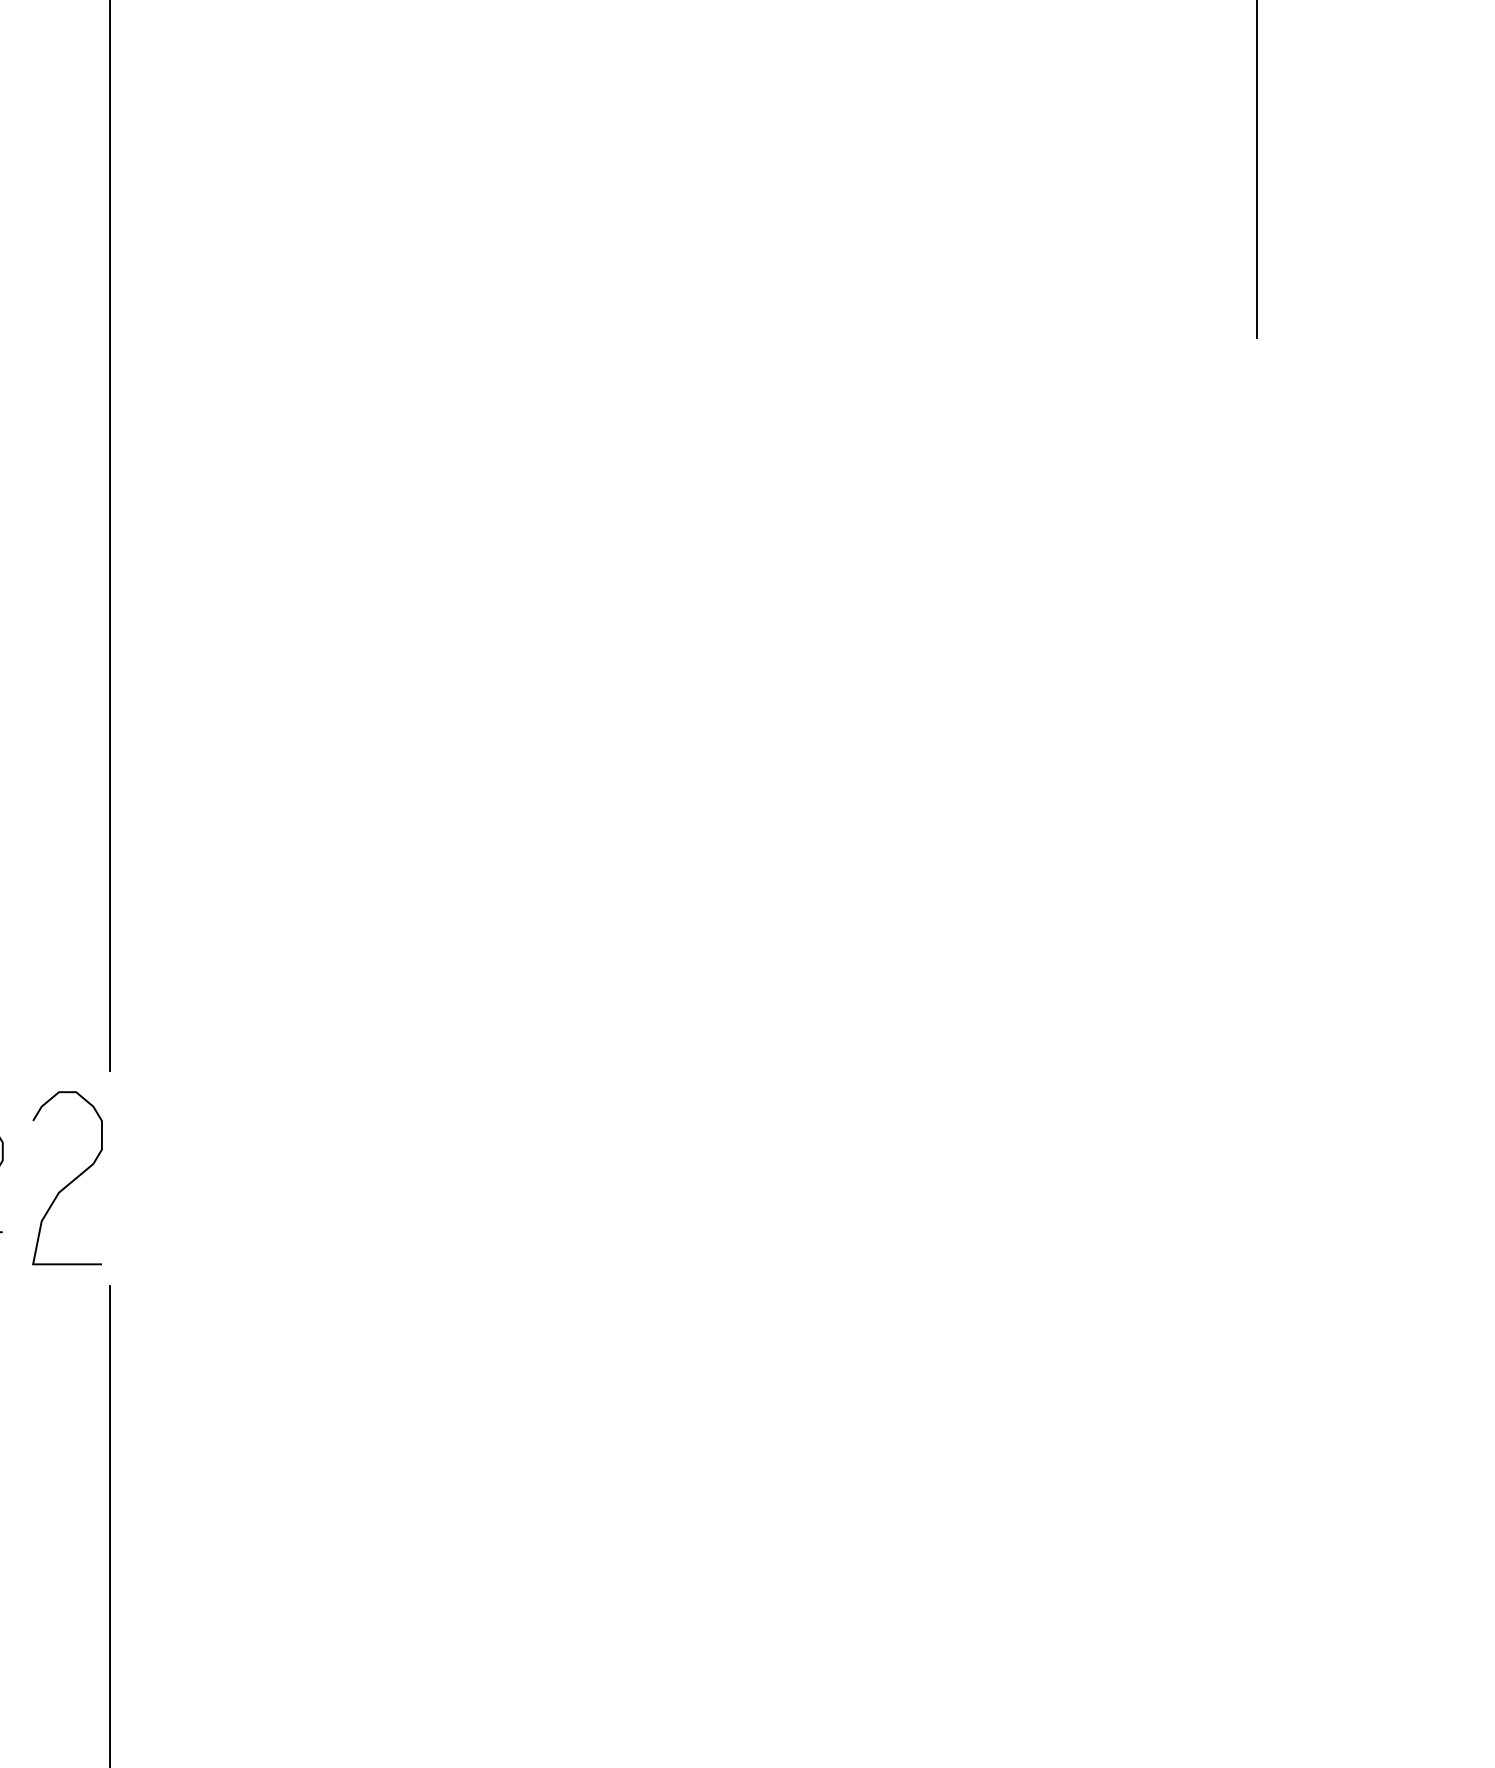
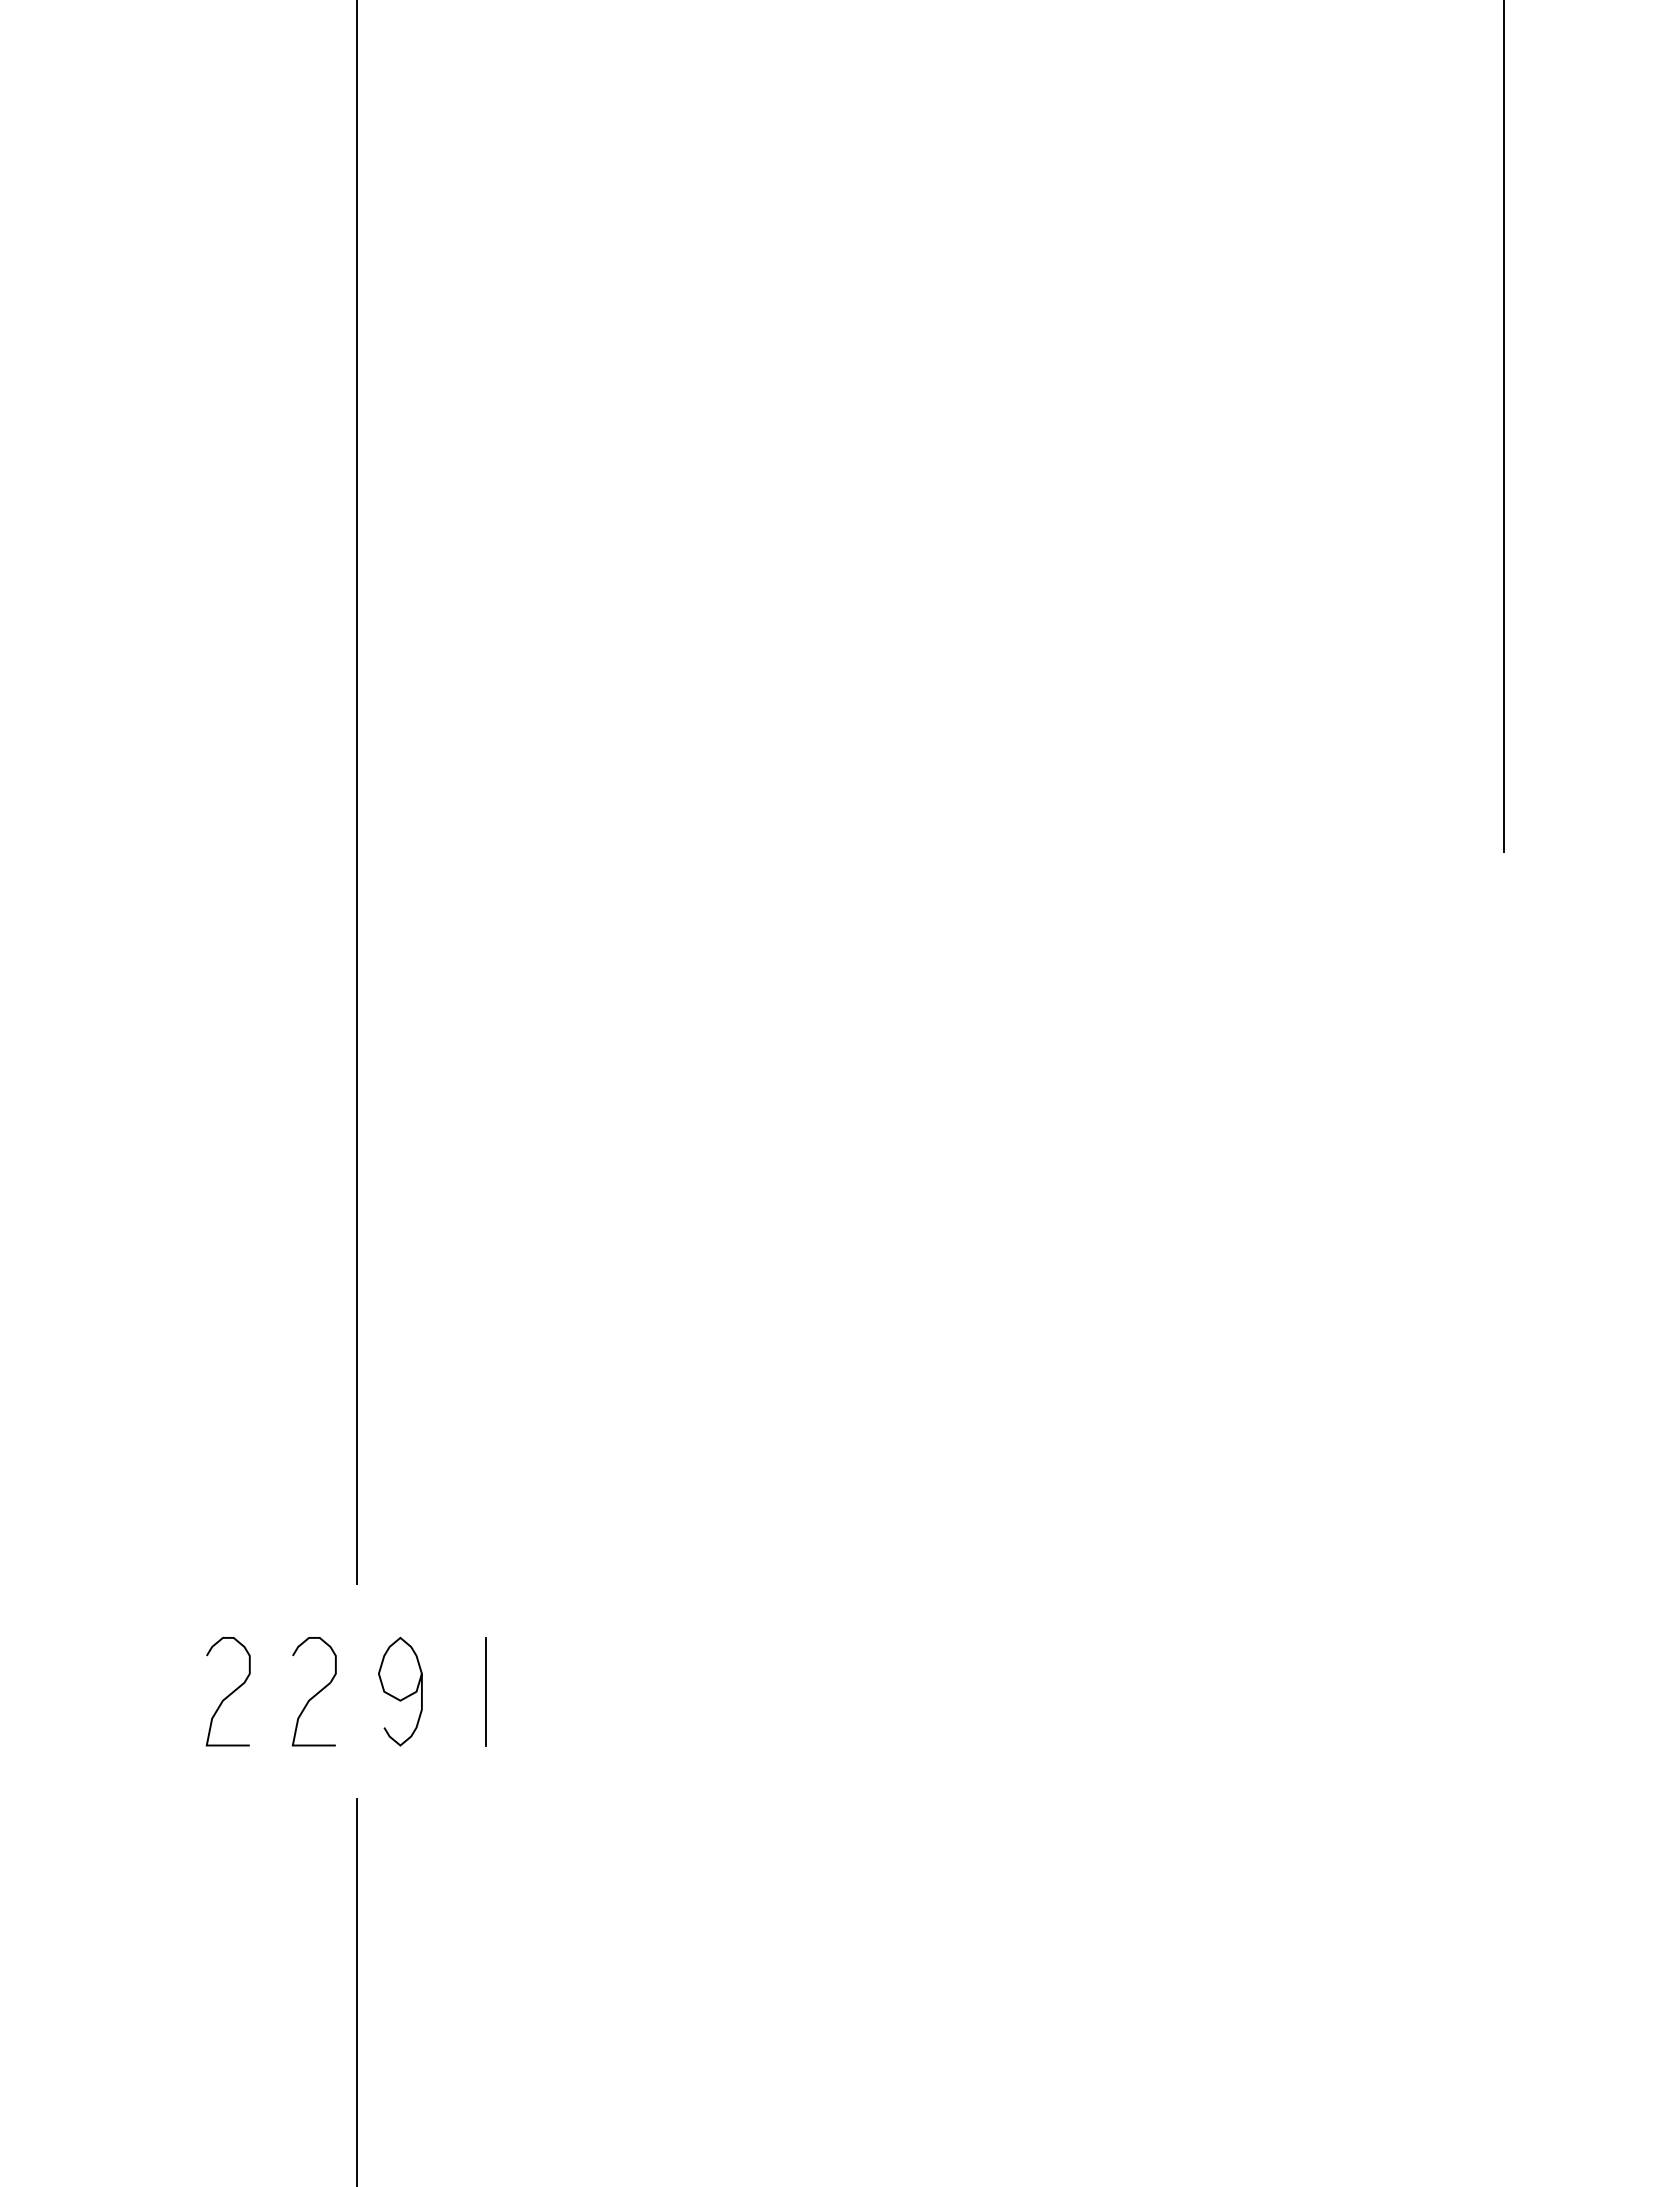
part: (66, 1178) -> (313, 1691), size x0.62
line: (239, 1178) -> (486, 1691), added
curve: (156, 1184) -> (403, 1697), added

